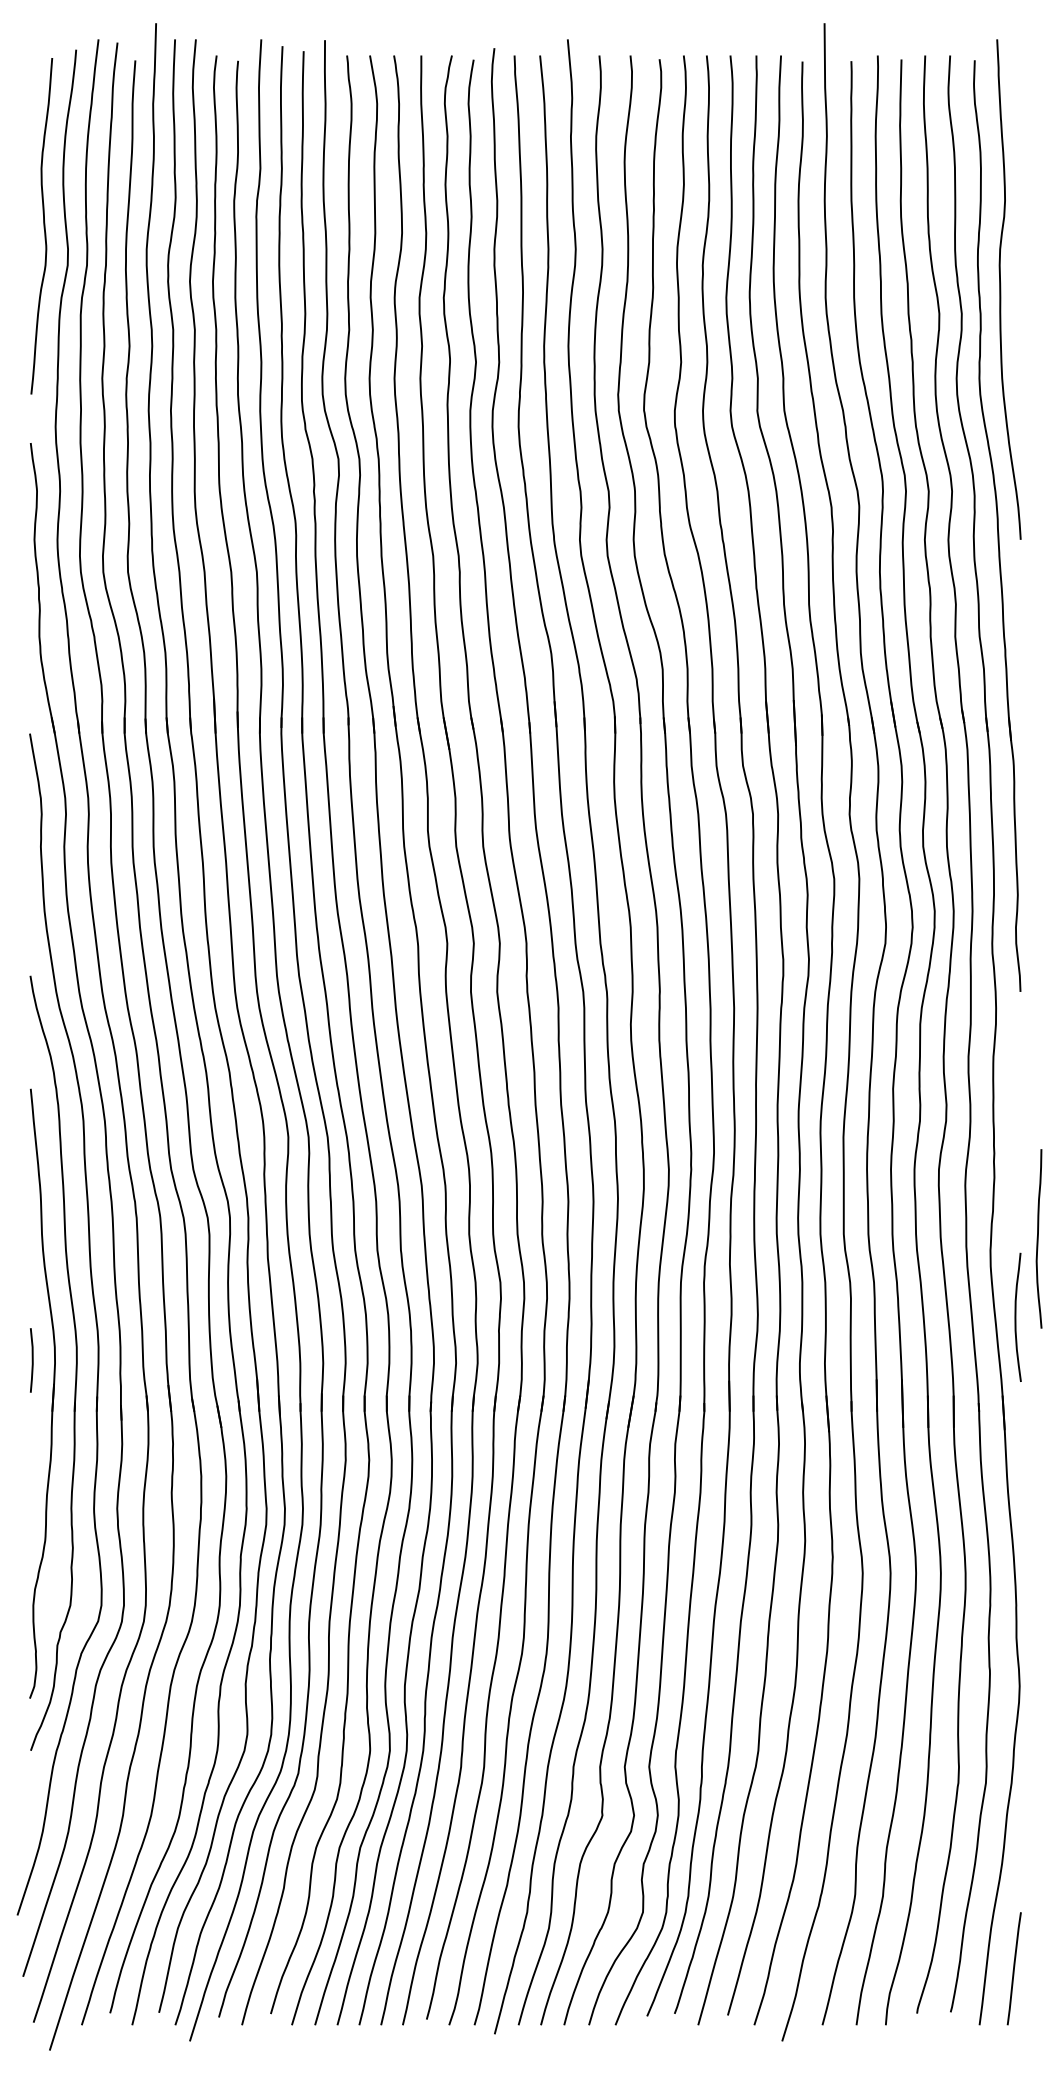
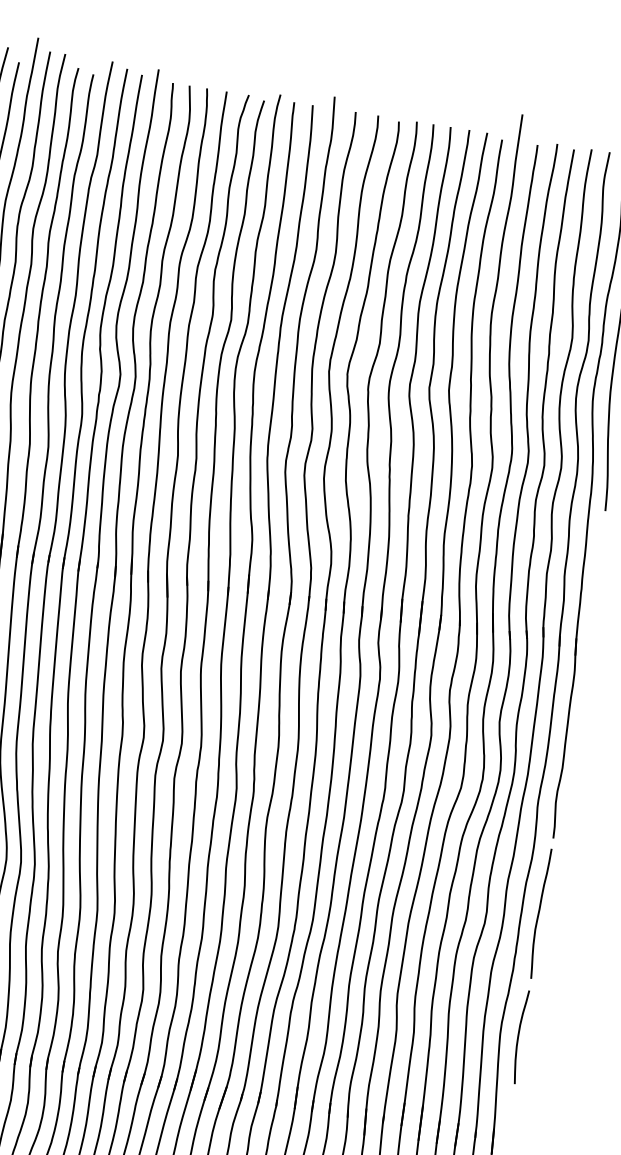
curve: (1038, 1238) -> (539, 913), moved
curve: (1016, 1316) -> (519, 1036), moved

